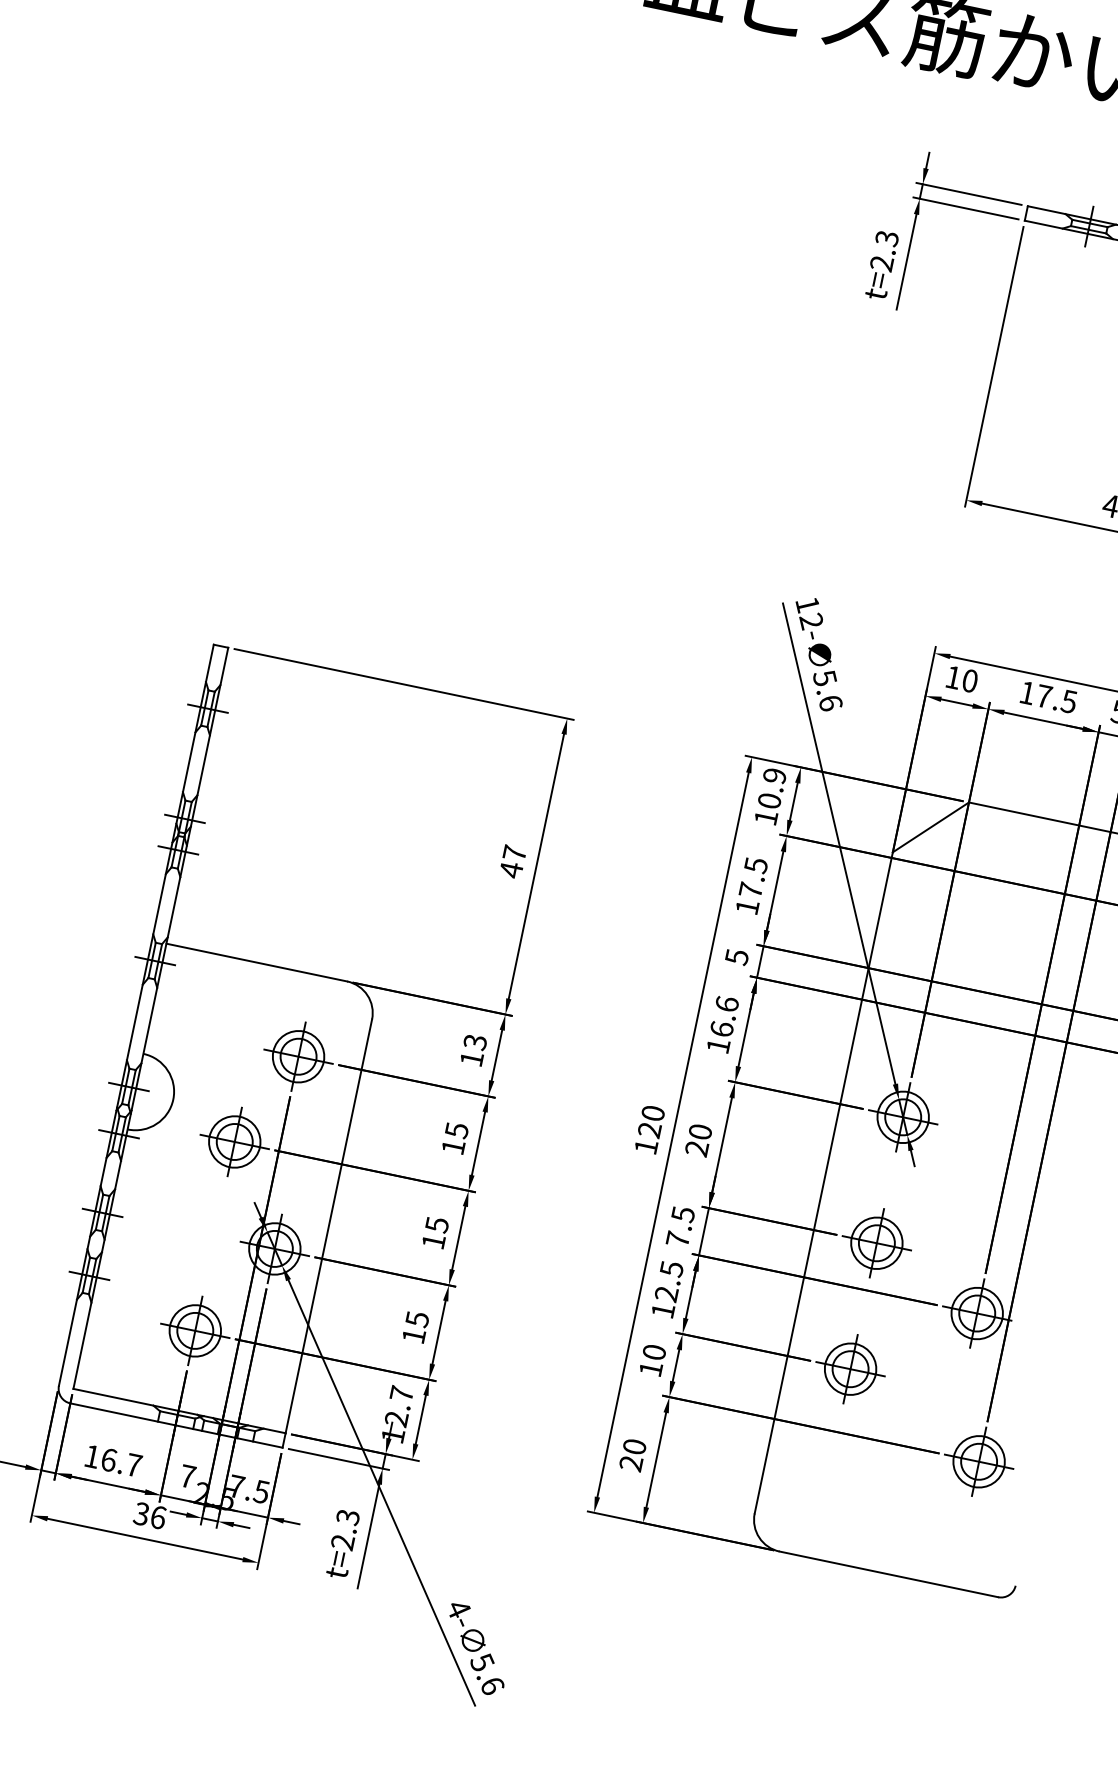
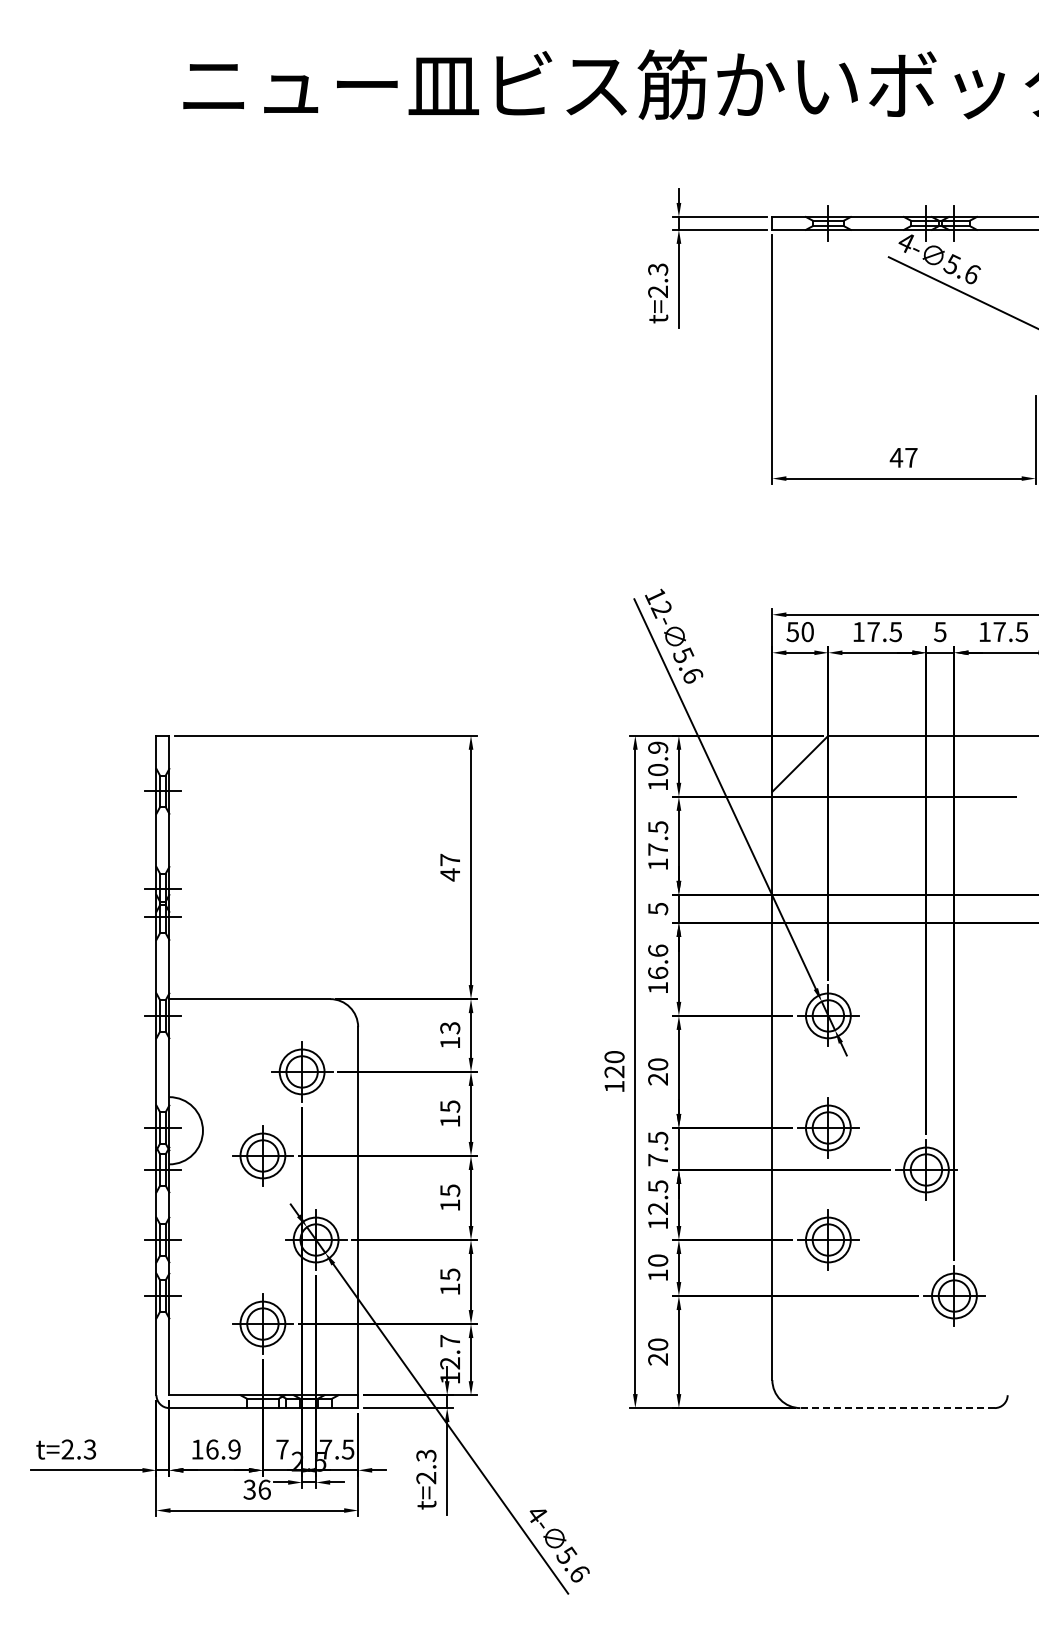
text: (952, 677) -> (792, 632), 10 -> 50
text: (133, 1465) -> (234, 1449), 16.7 -> 16.9
line: (888, 1574) -> (897, 1408), solid -> dashed

